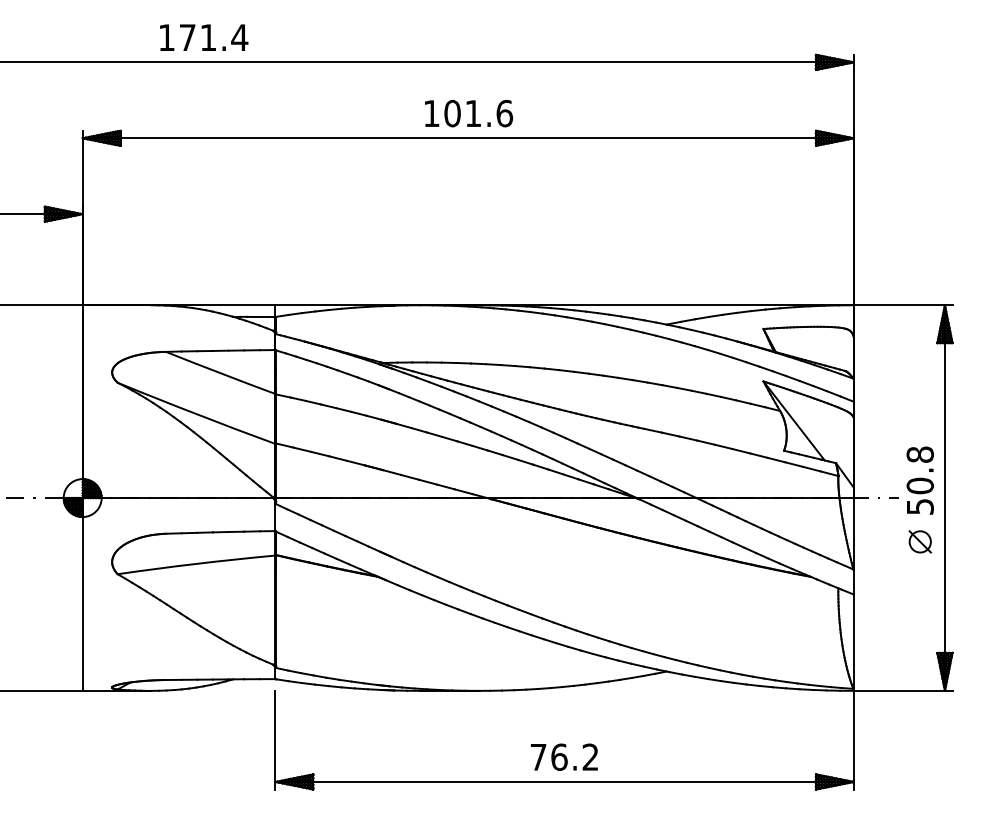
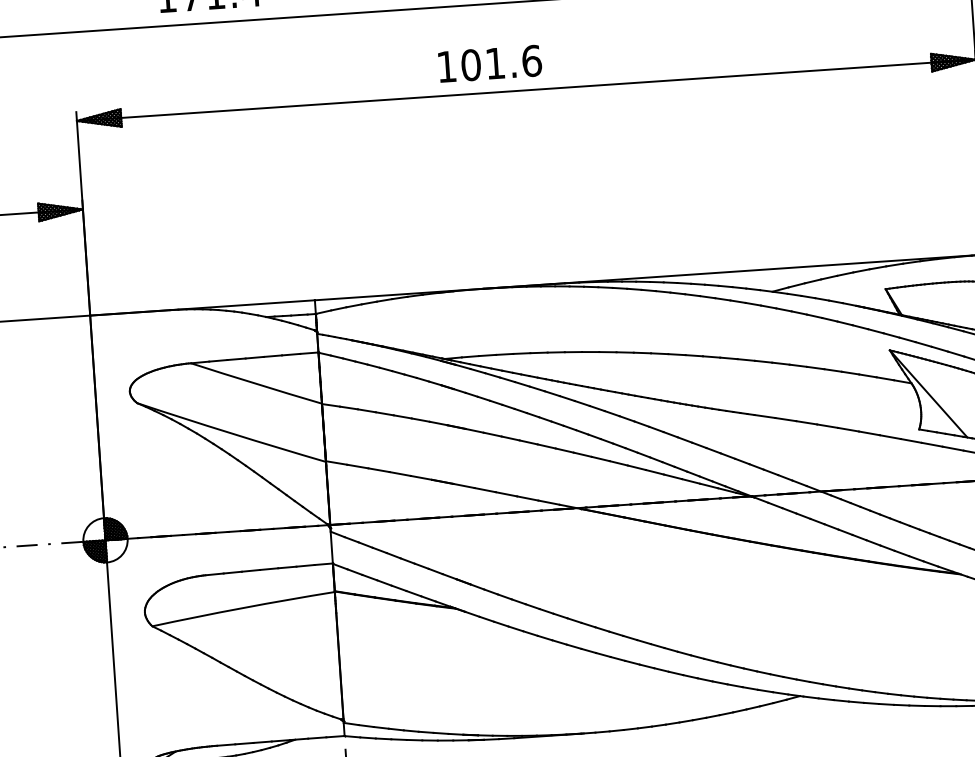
text: (469, 113) -> (490, 63), moved

